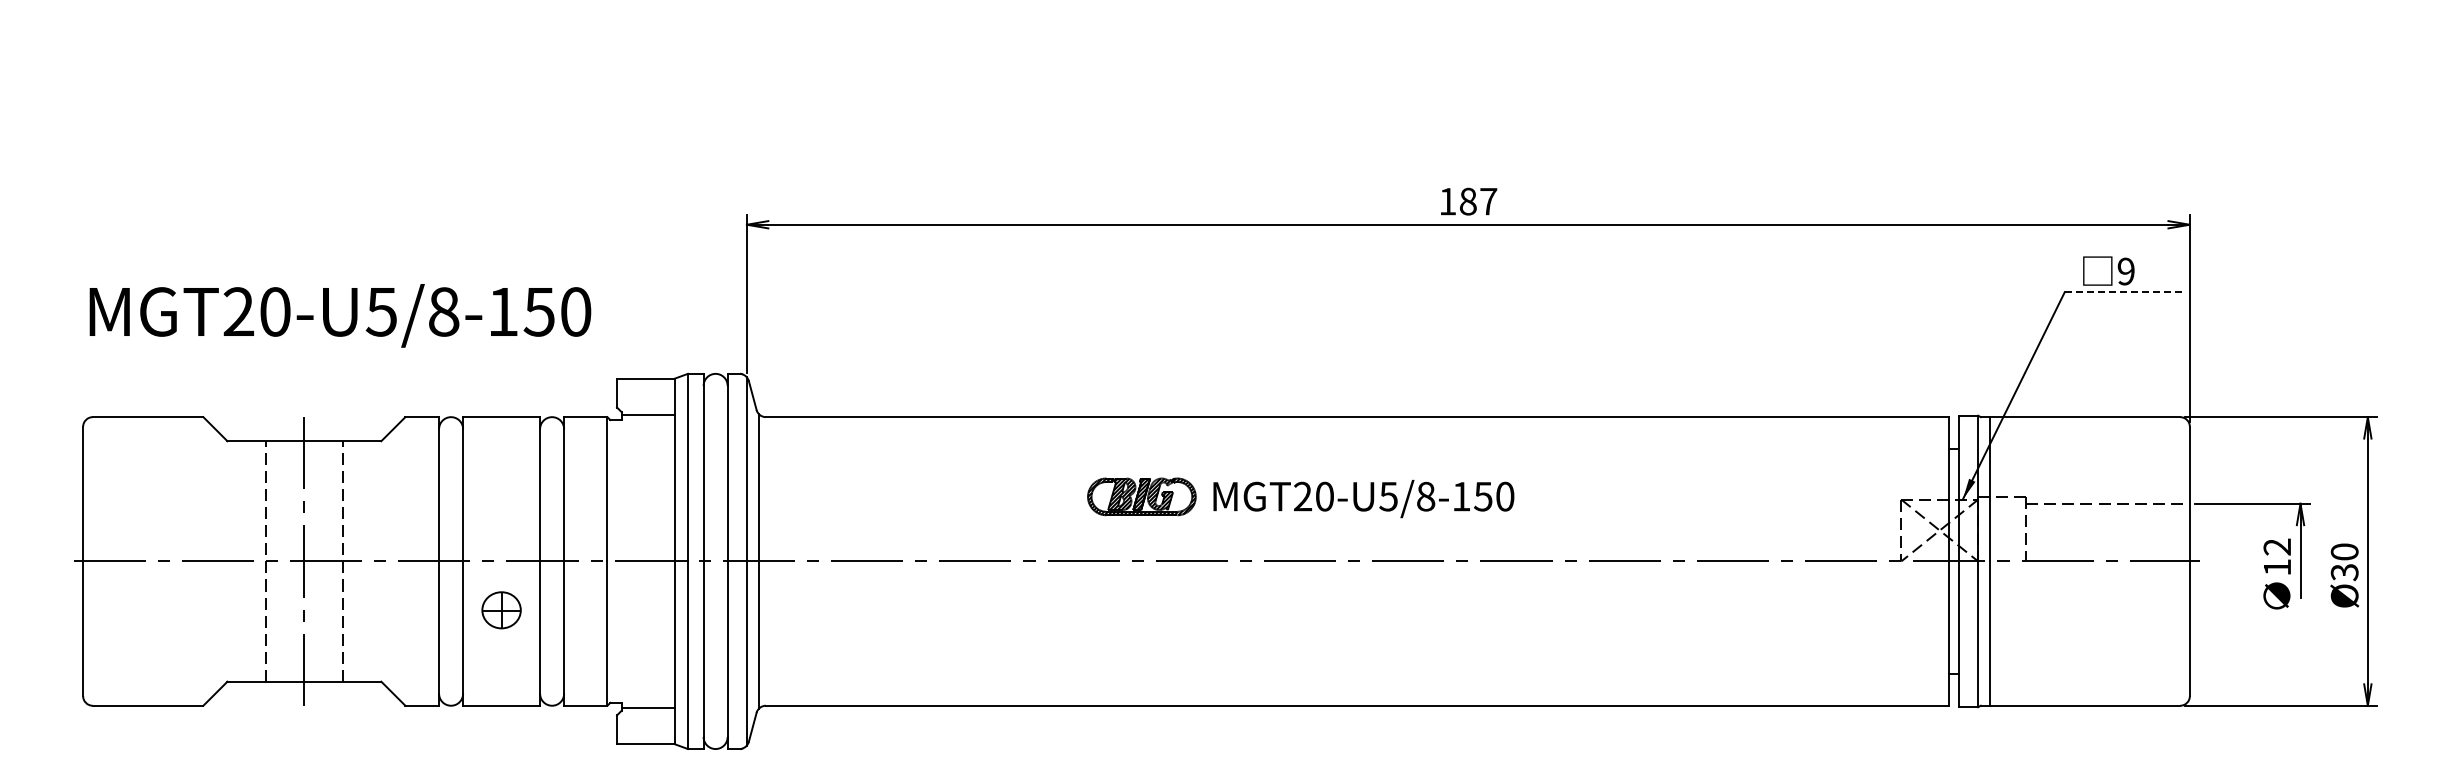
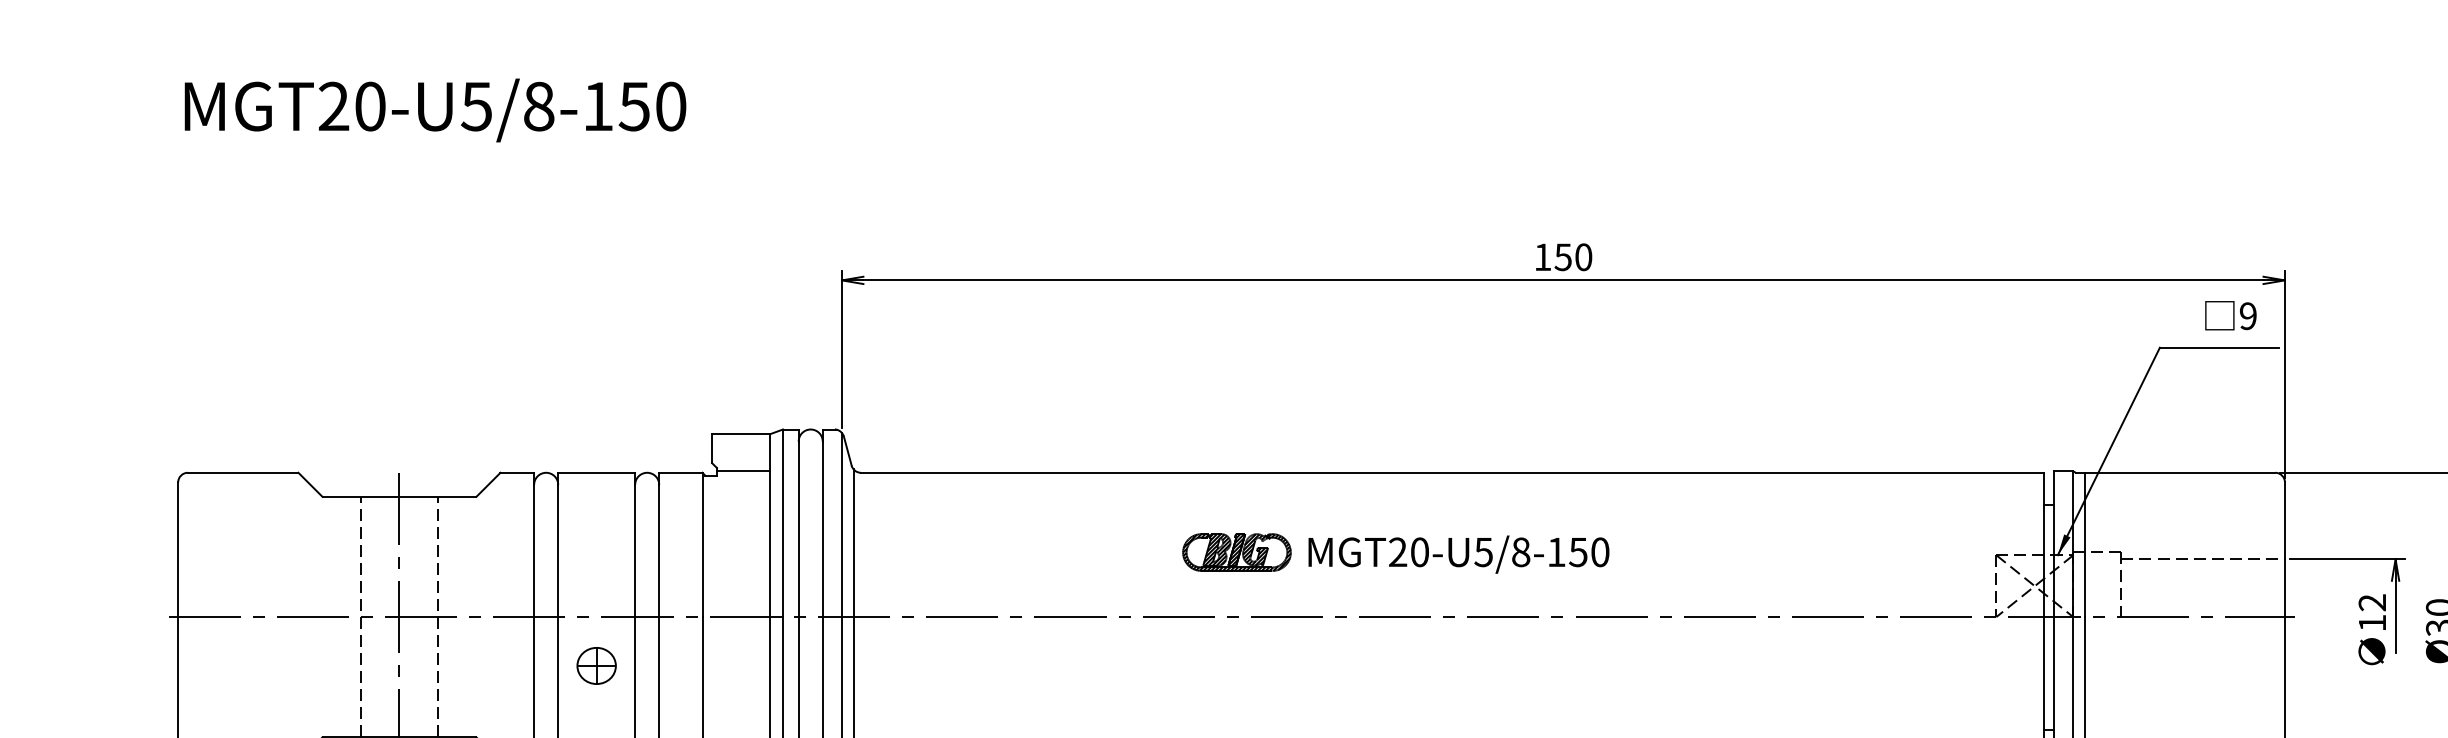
text: (1478, 201) -> (1573, 257), 187 -> 150
text: (2108, 270) -> (2230, 315), moved
line: (2124, 292) -> (2219, 348), dashed -> solid
text: (340, 315) -> (435, 110), moved

